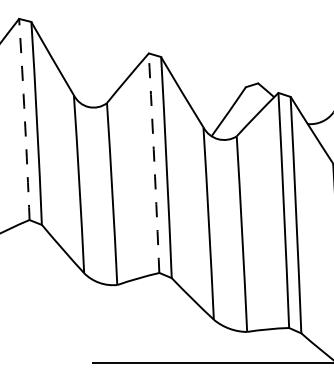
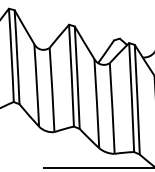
arc: (24, 119) -> (11, 55), dashed -> solid
arc: (154, 162) -> (71, 75), dashed -> solid

